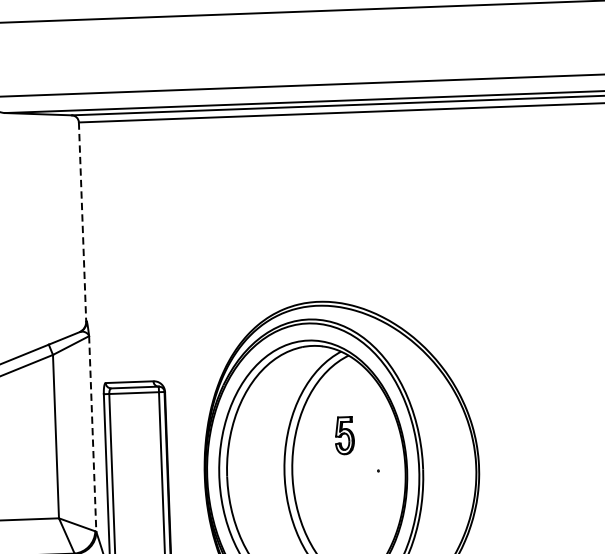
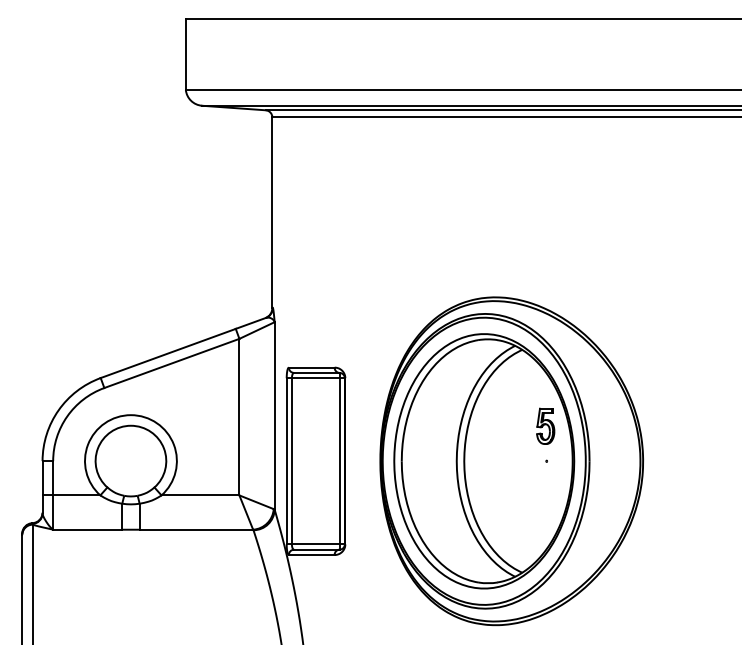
line: (82, 222) -> (272, 213), dashed -> solid
line: (92, 433) -> (274, 415), dashed -> solid
part: (344, 434) -> (545, 425), moved

